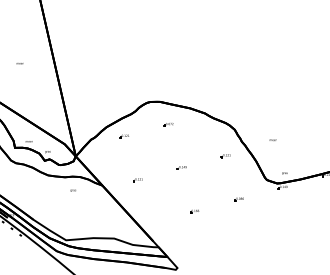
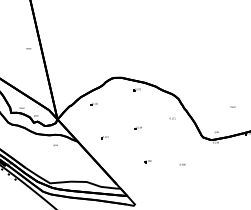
text: (19, 63) -> (28, 48), moved
part: (168, 124) -> (137, 89), moved
text: (272, 139) -> (232, 106), moved
part: (238, 199) -> (181, 165), moved

